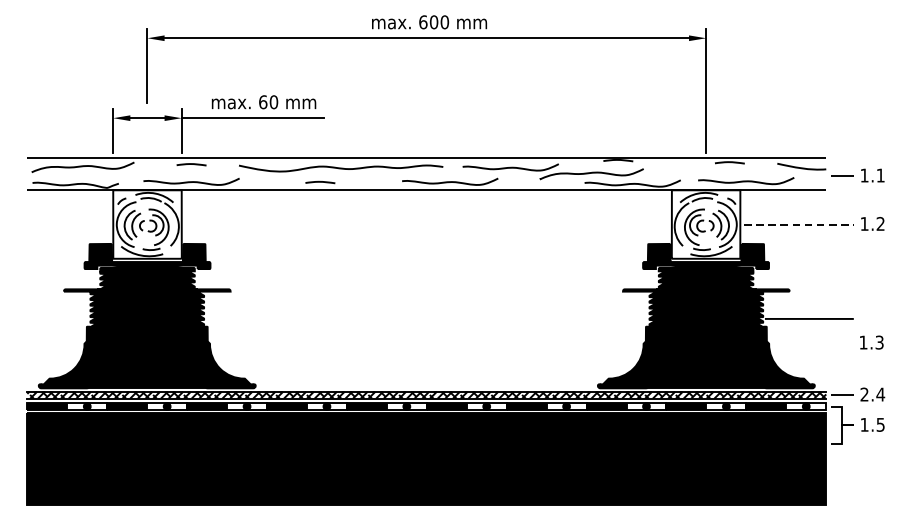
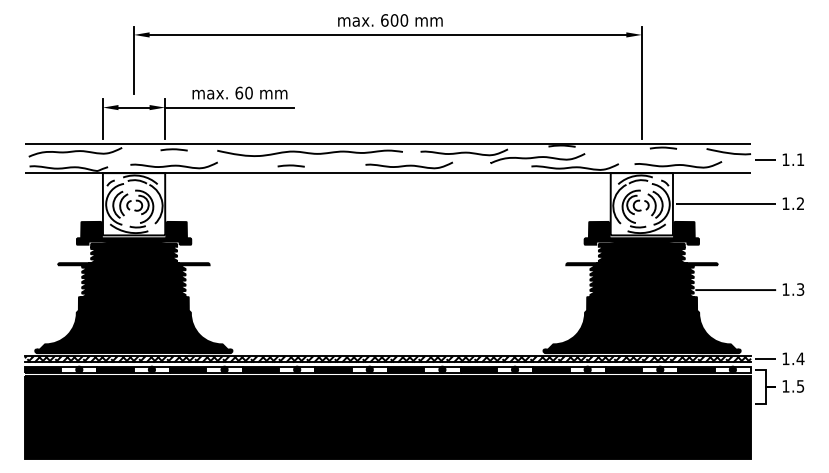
line: (799, 224) -> (726, 204), dashed -> solid
text: (871, 342) -> (793, 289), moved
text: (864, 394) -> (785, 358), 2.4 -> 1.4

